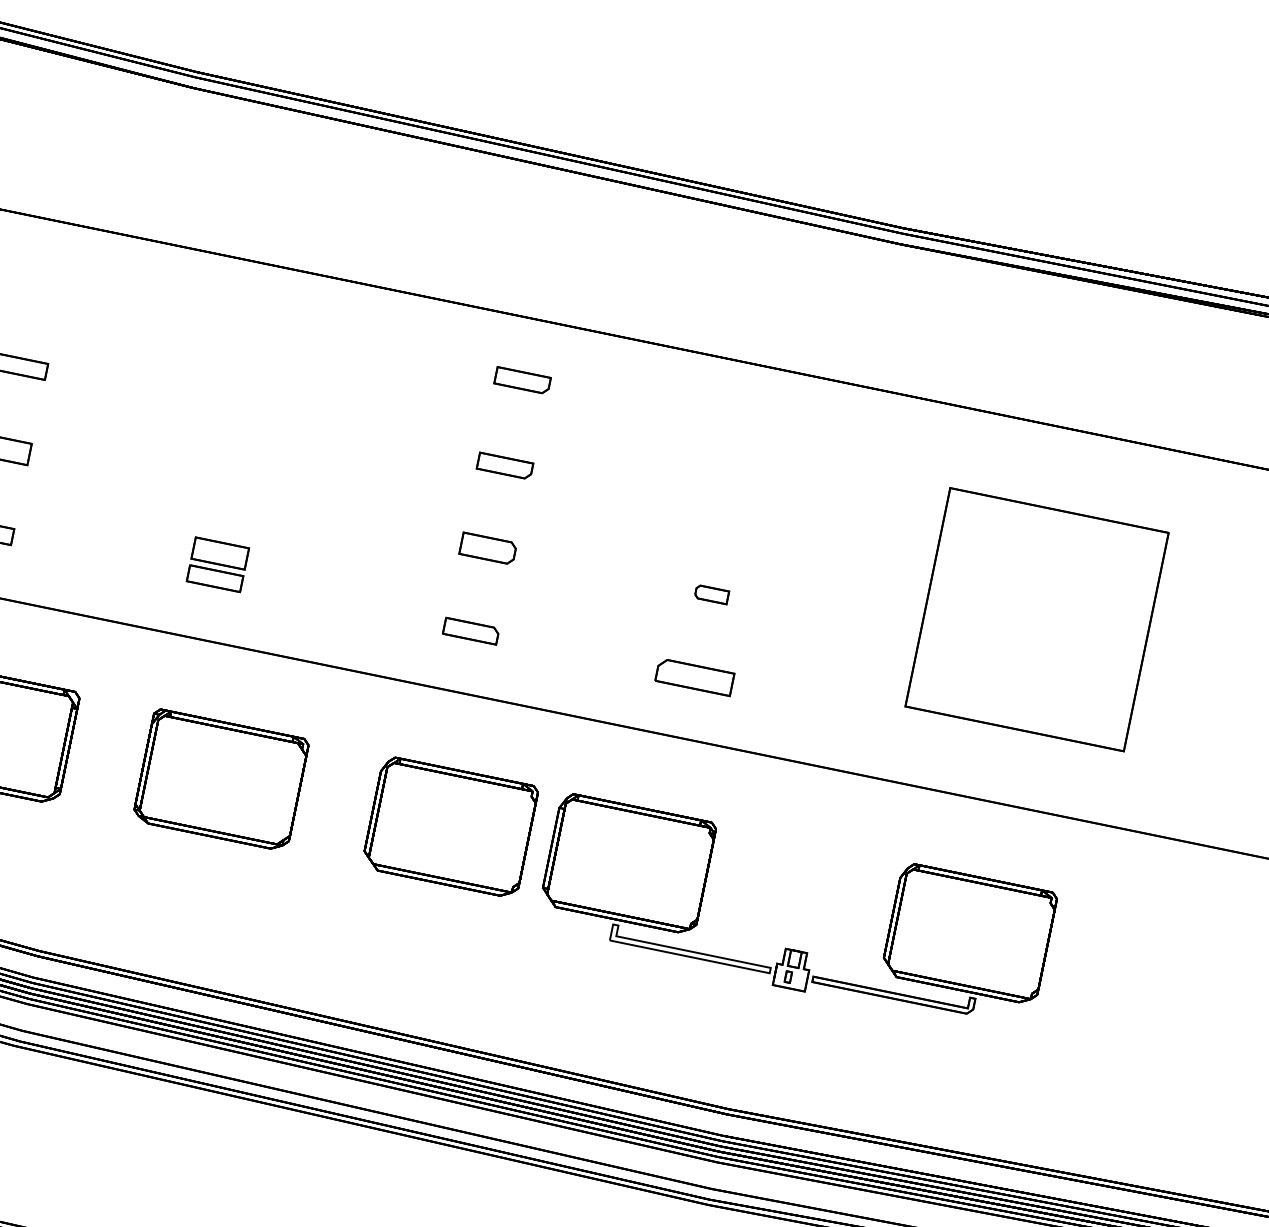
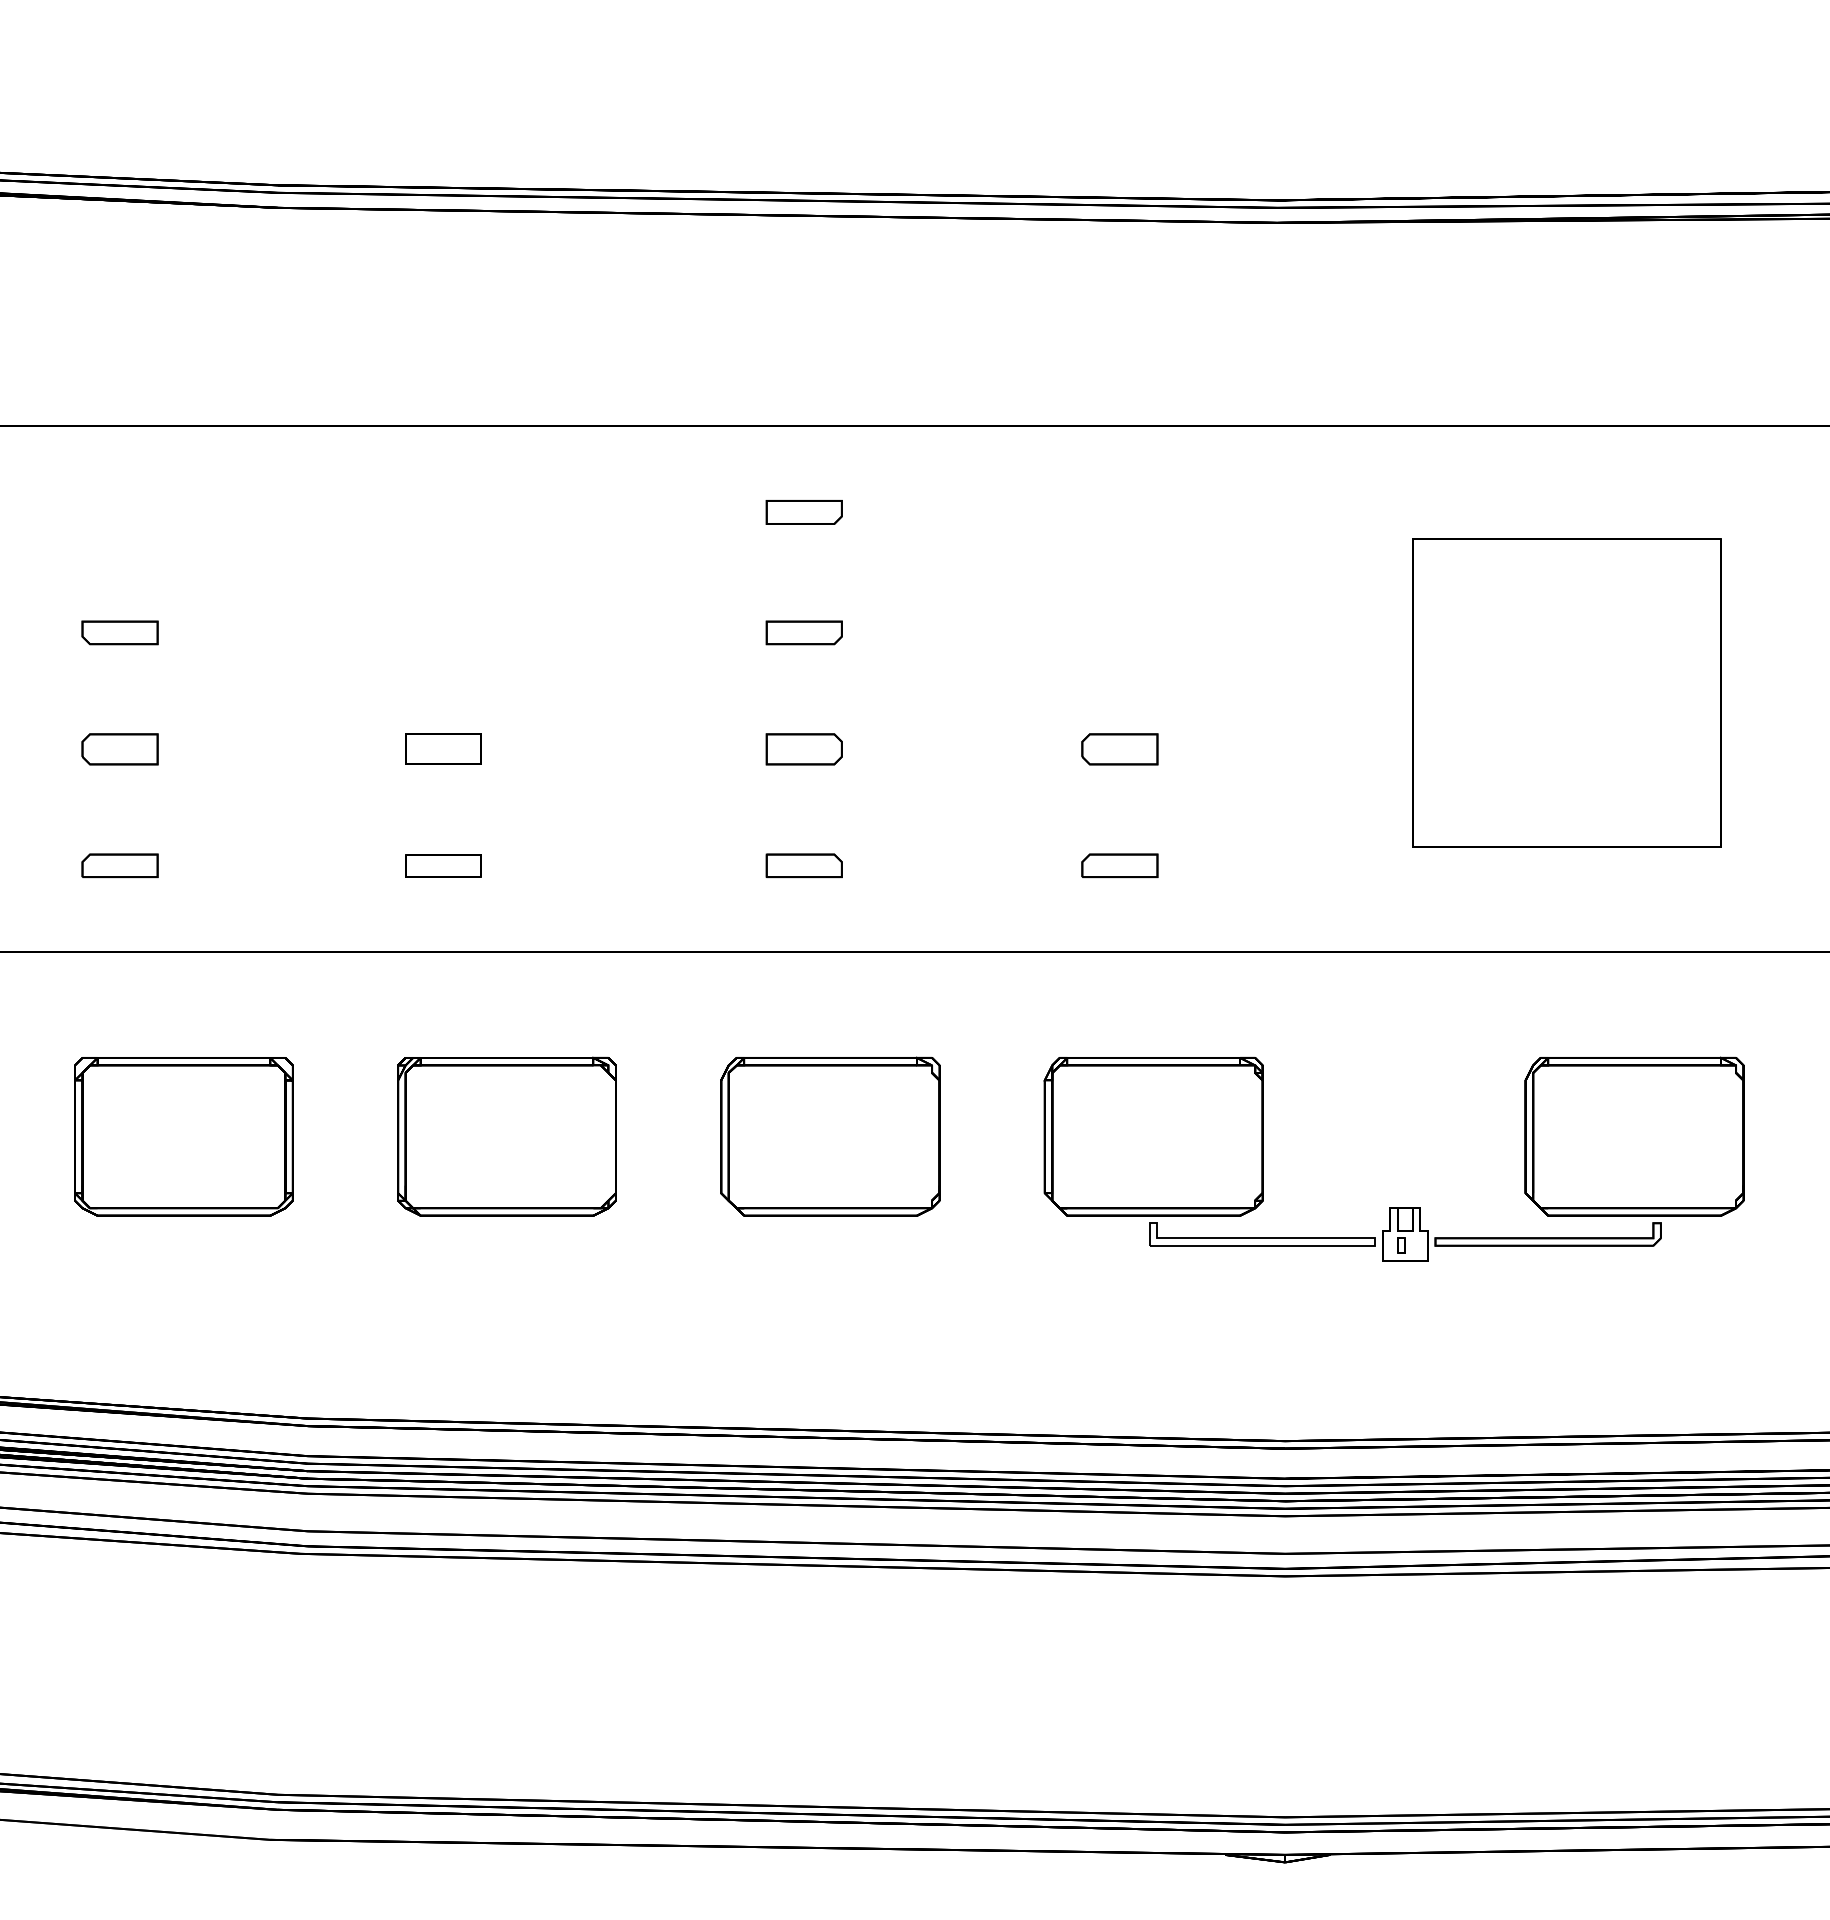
part: (220, 552) -> (443, 748), moved
part: (711, 594) -> (1119, 749), size x1.67
part: (694, 676) -> (1119, 865), size x0.71
part: (788, 948) -> (1393, 1207), moved

